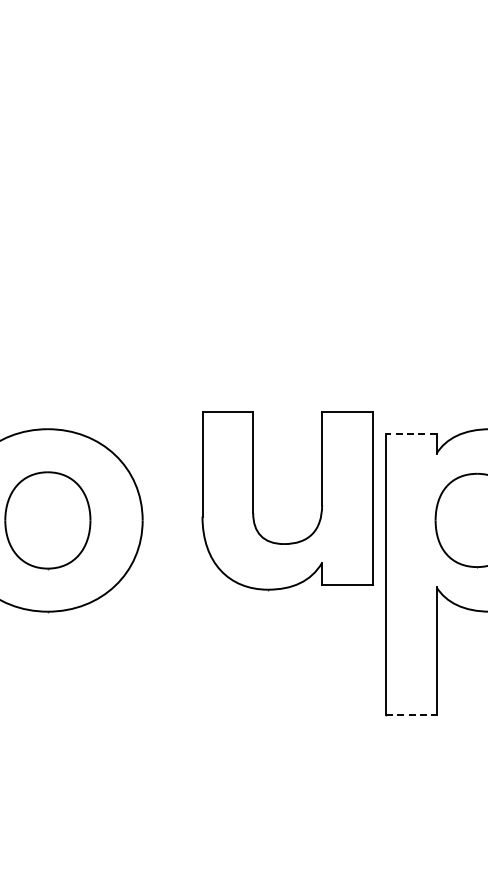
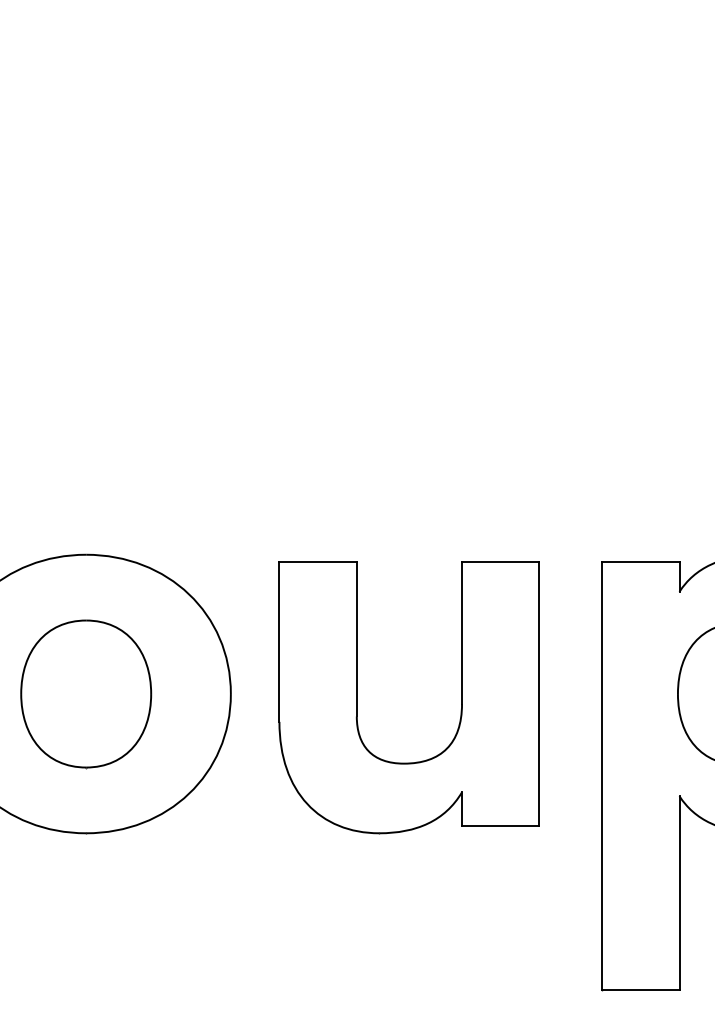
line: (410, 433) -> (639, 561), dashed -> solid
part: (253, 501) -> (357, 698), moved
line: (411, 714) -> (641, 990), dashed -> solid

